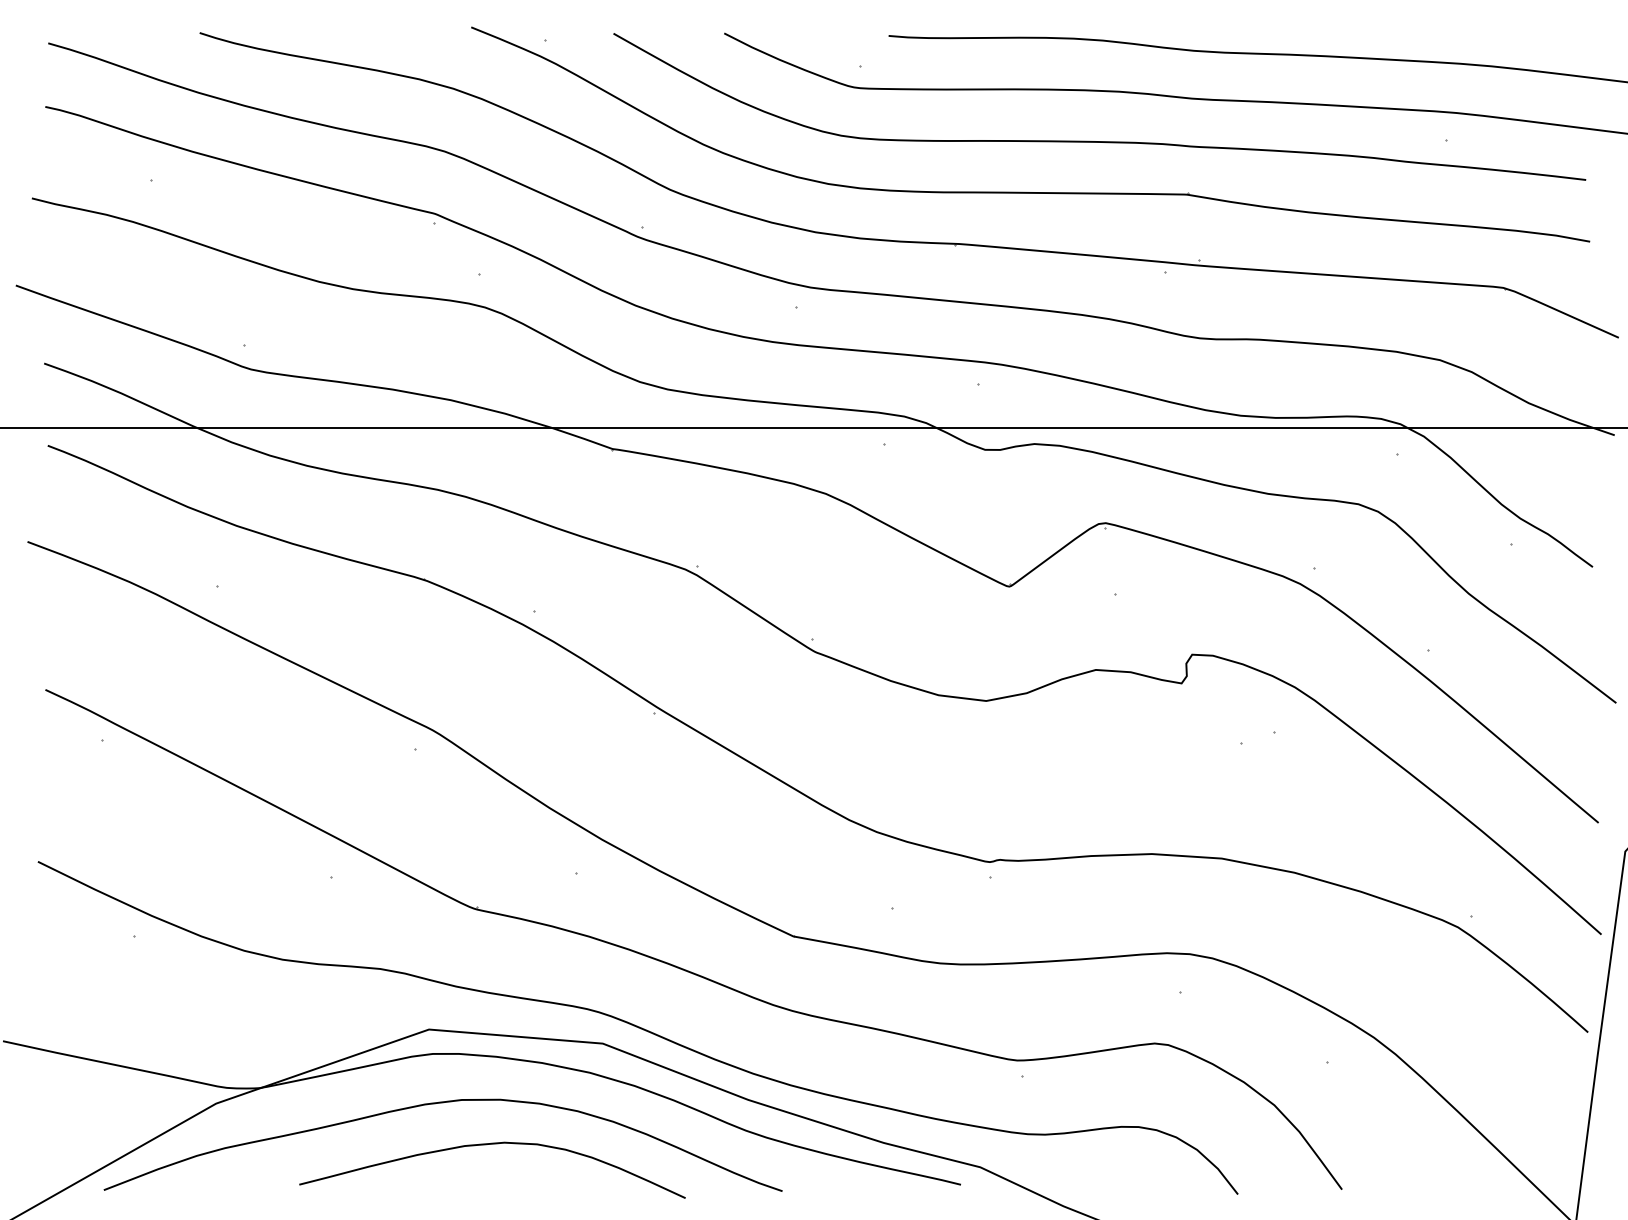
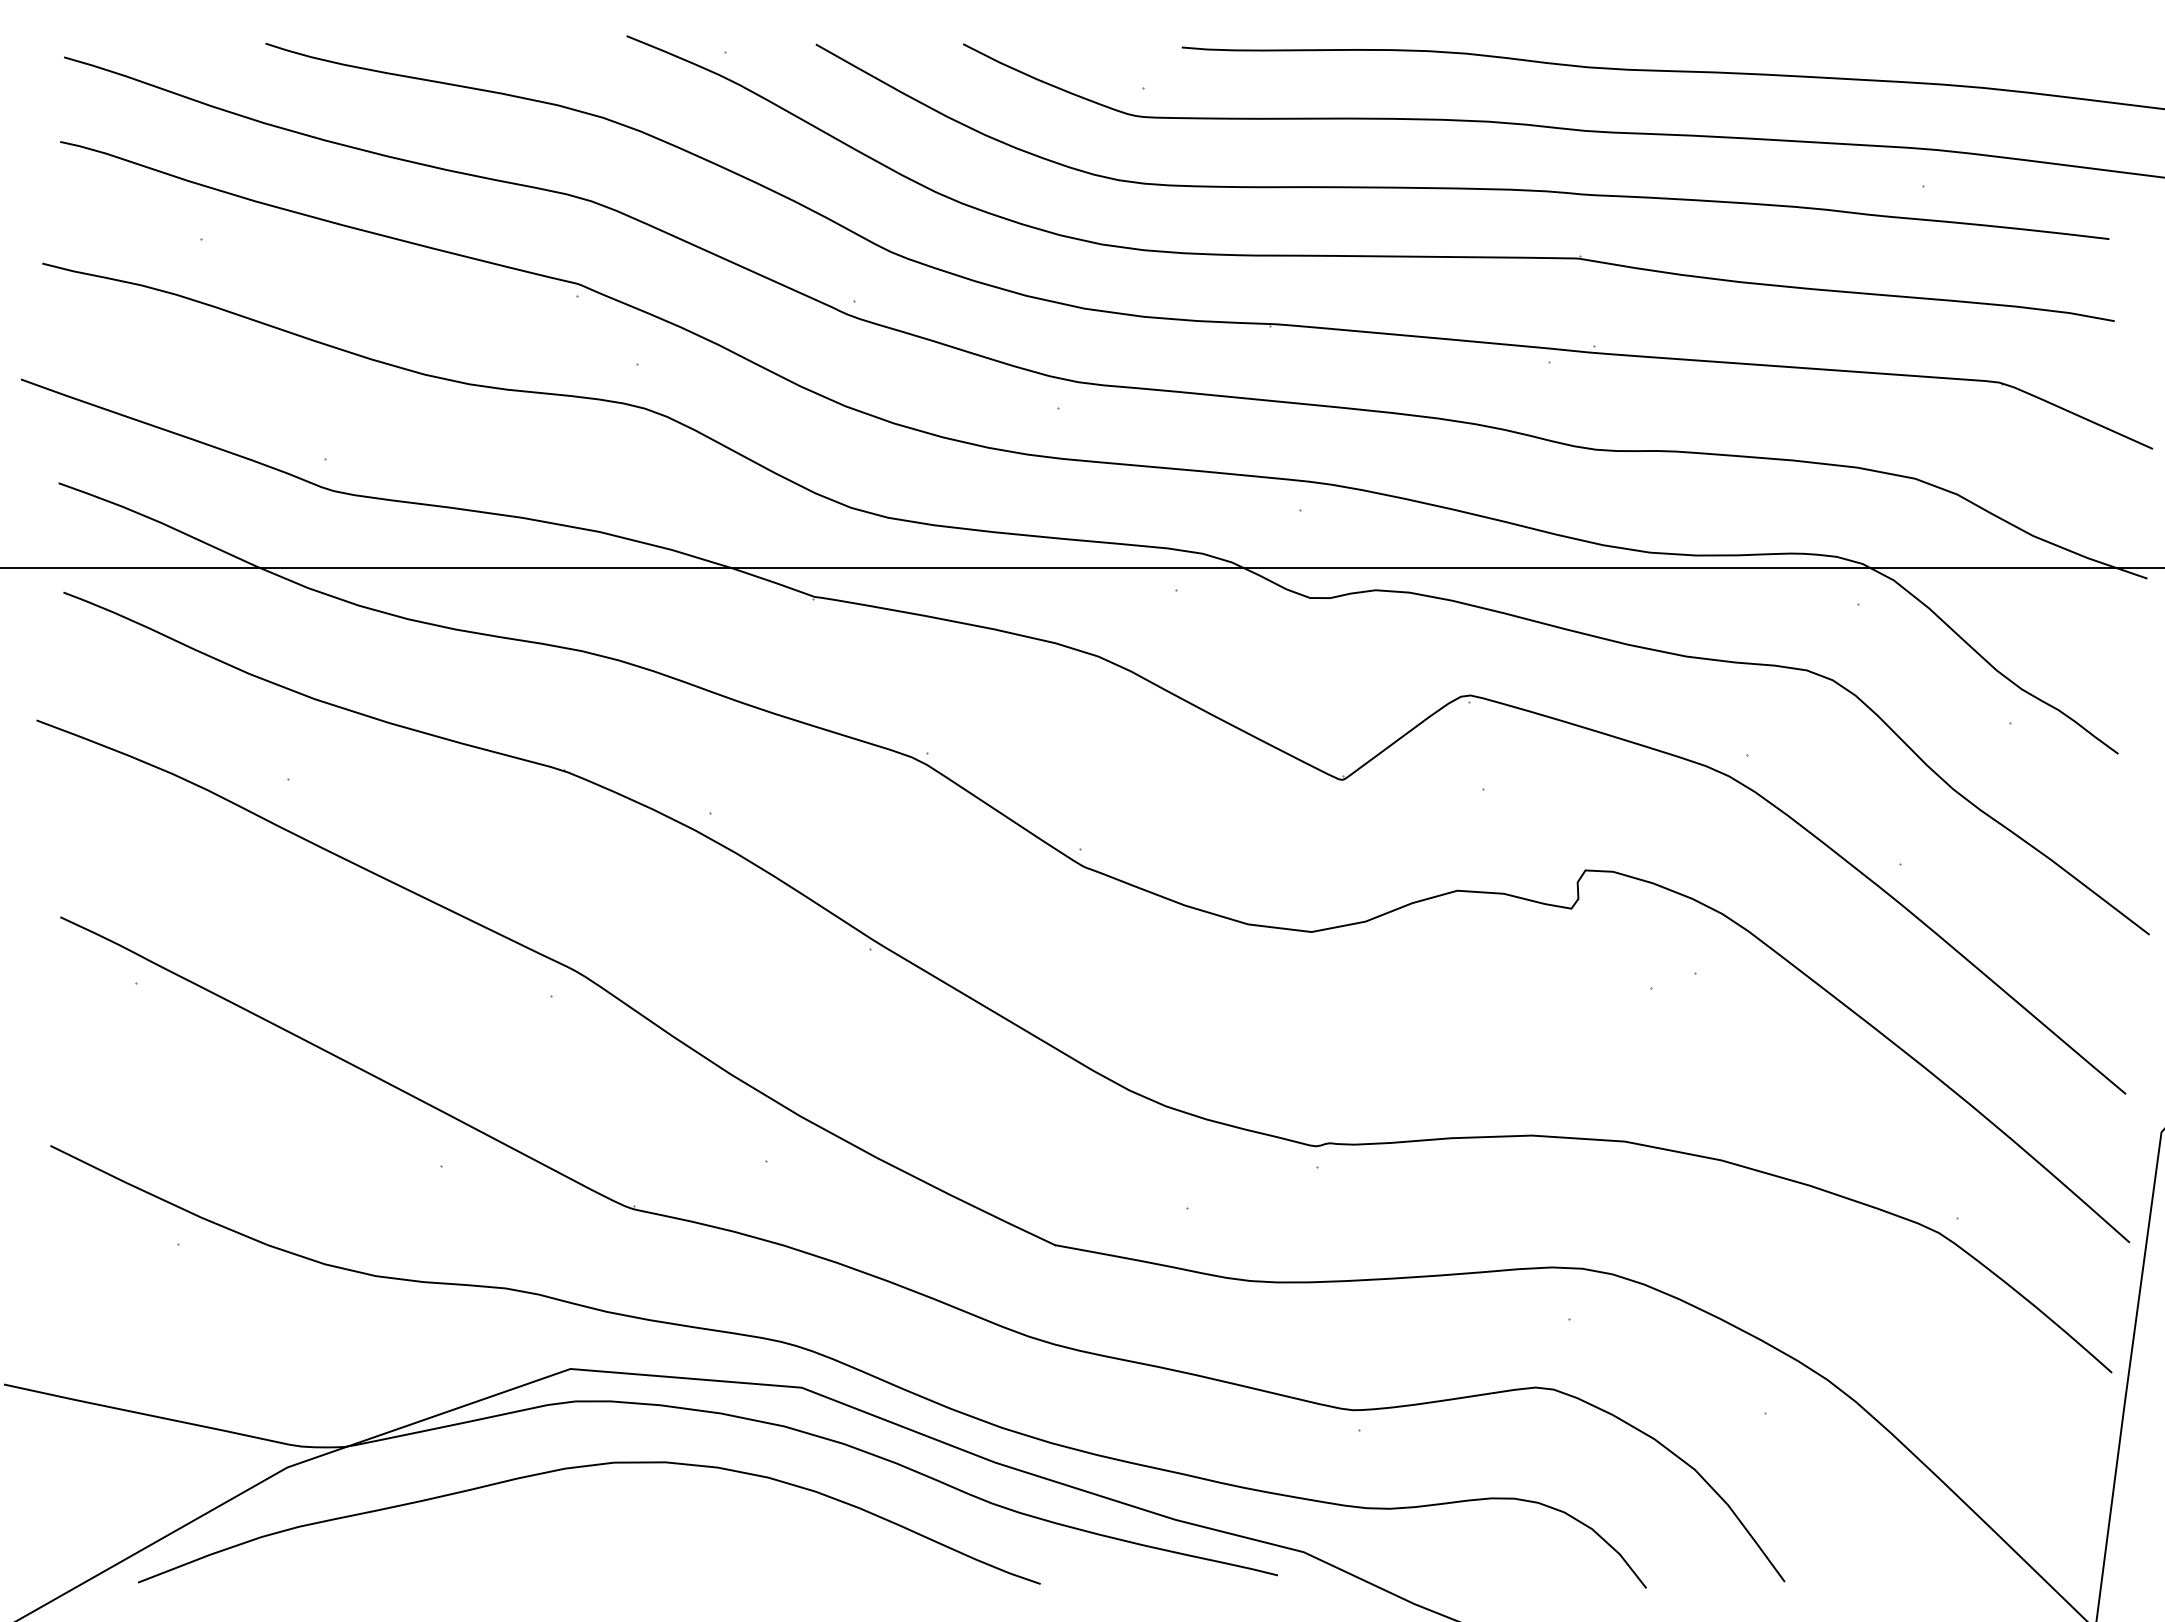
curve: (489, 1144) -> (650, 1522), removed

